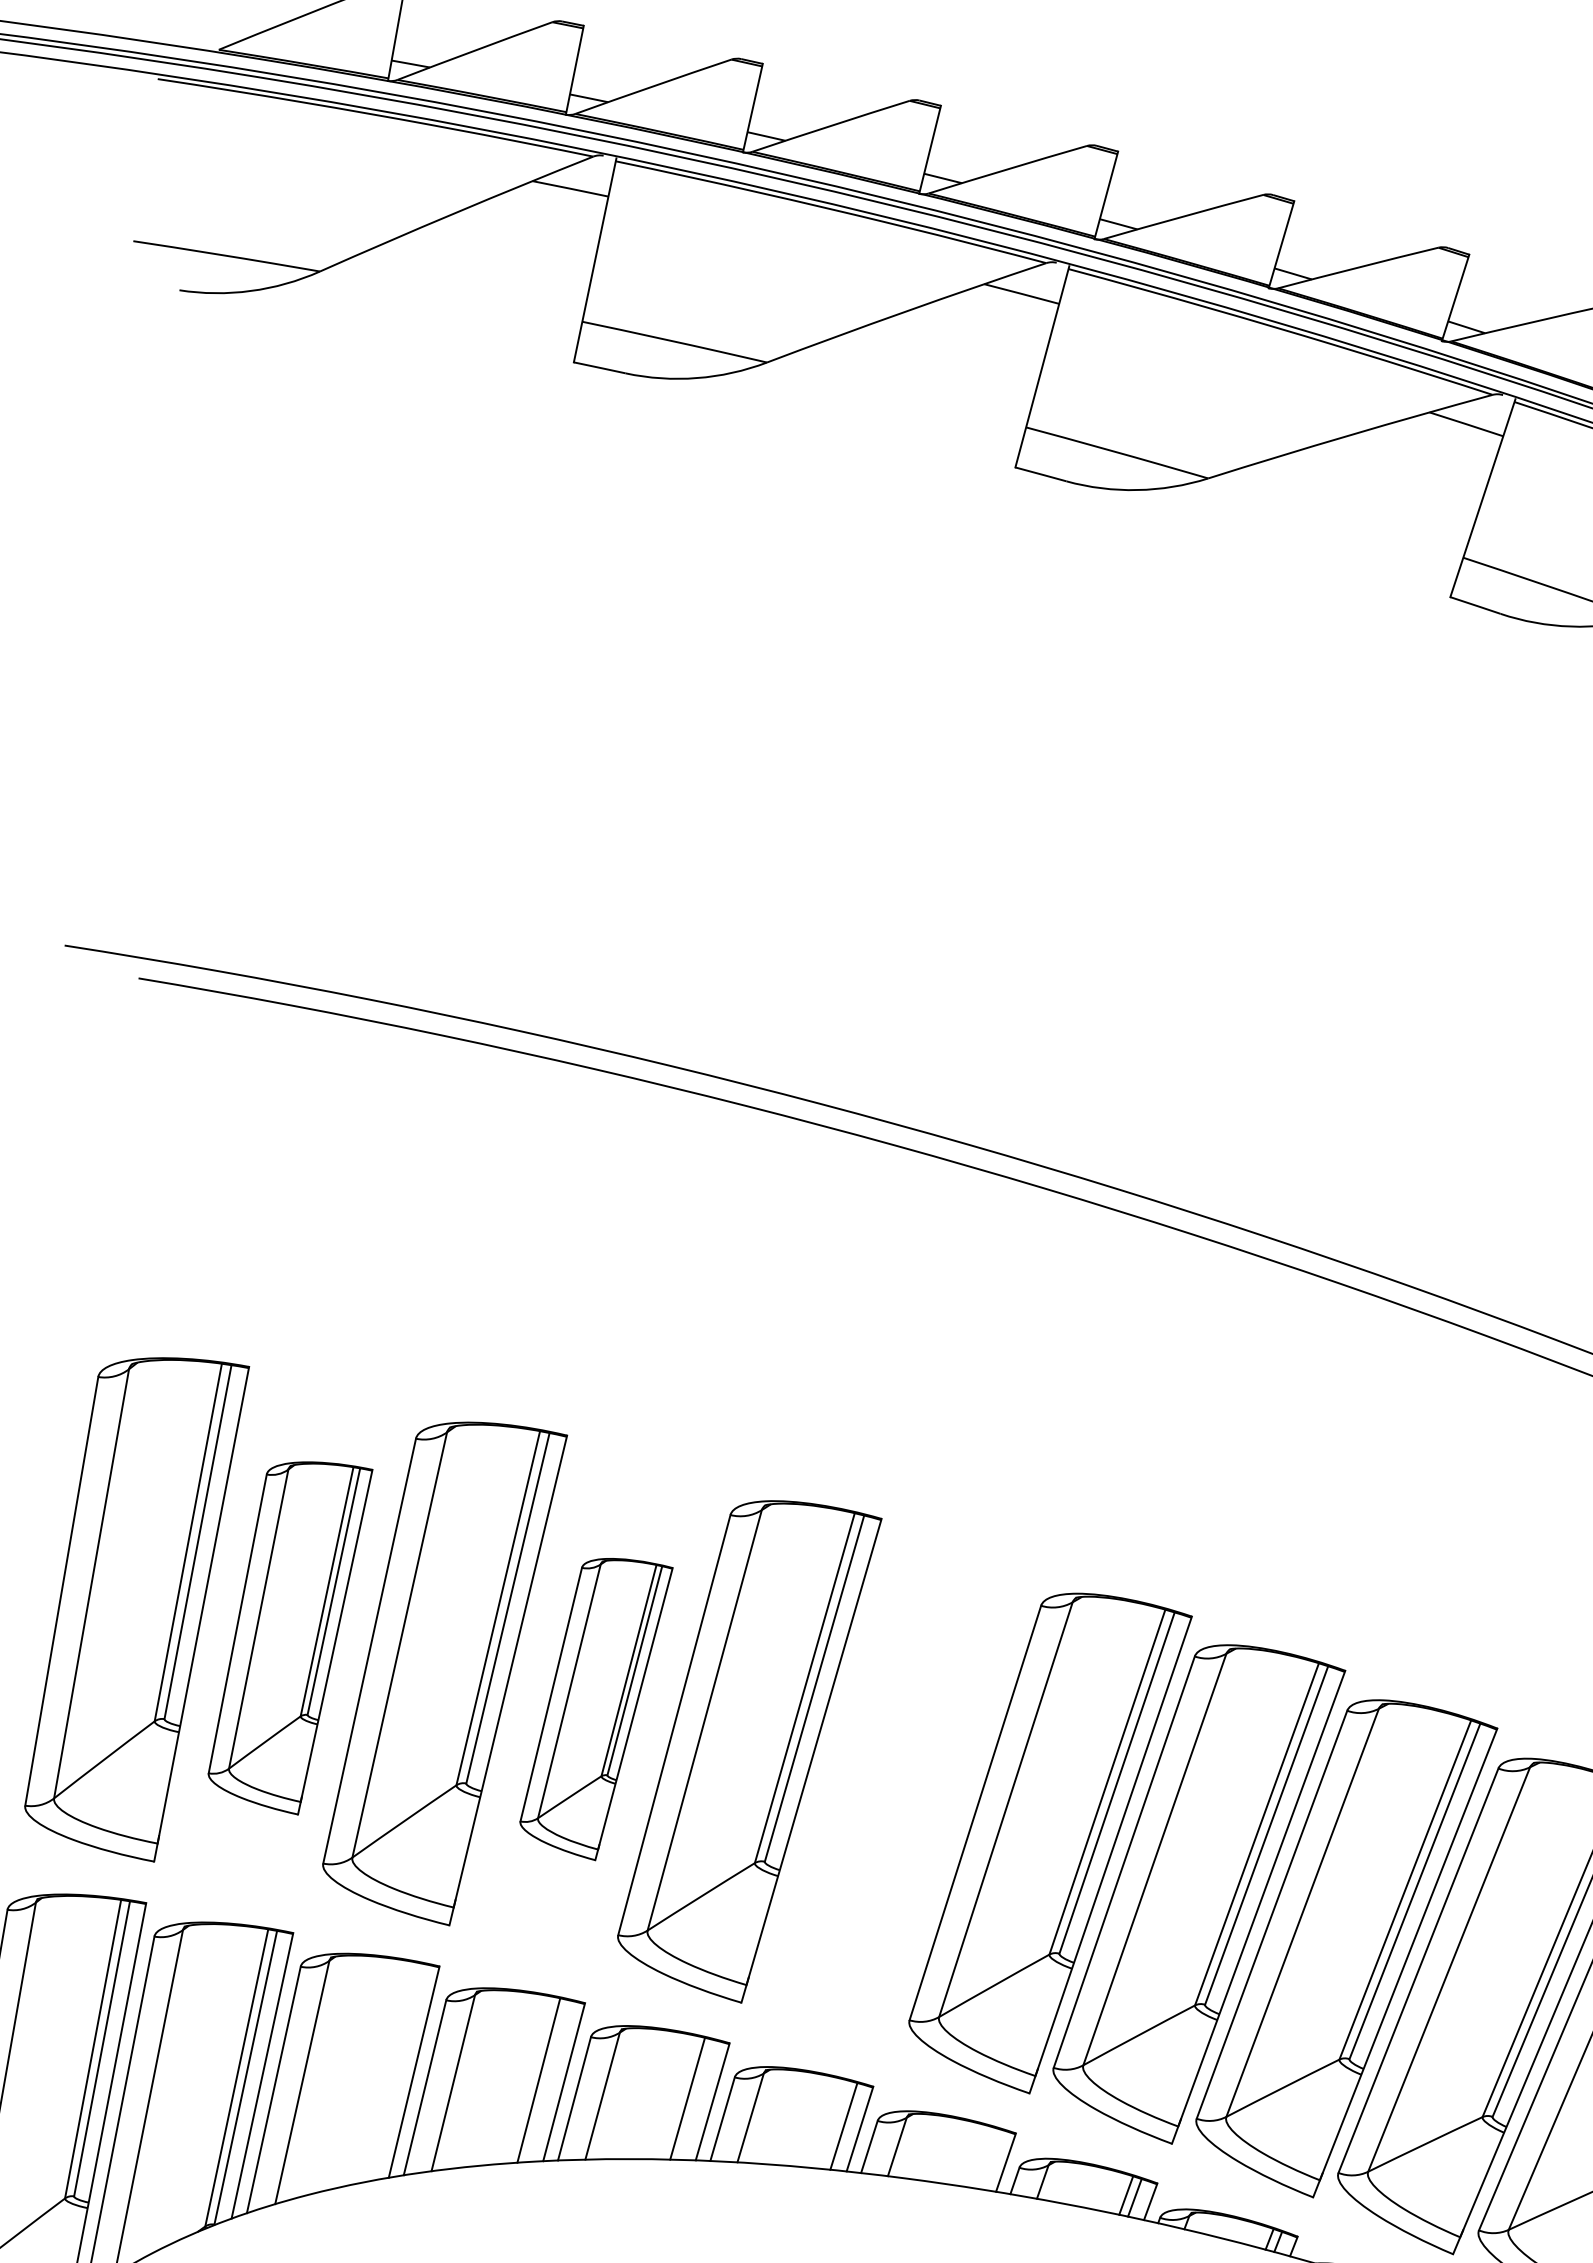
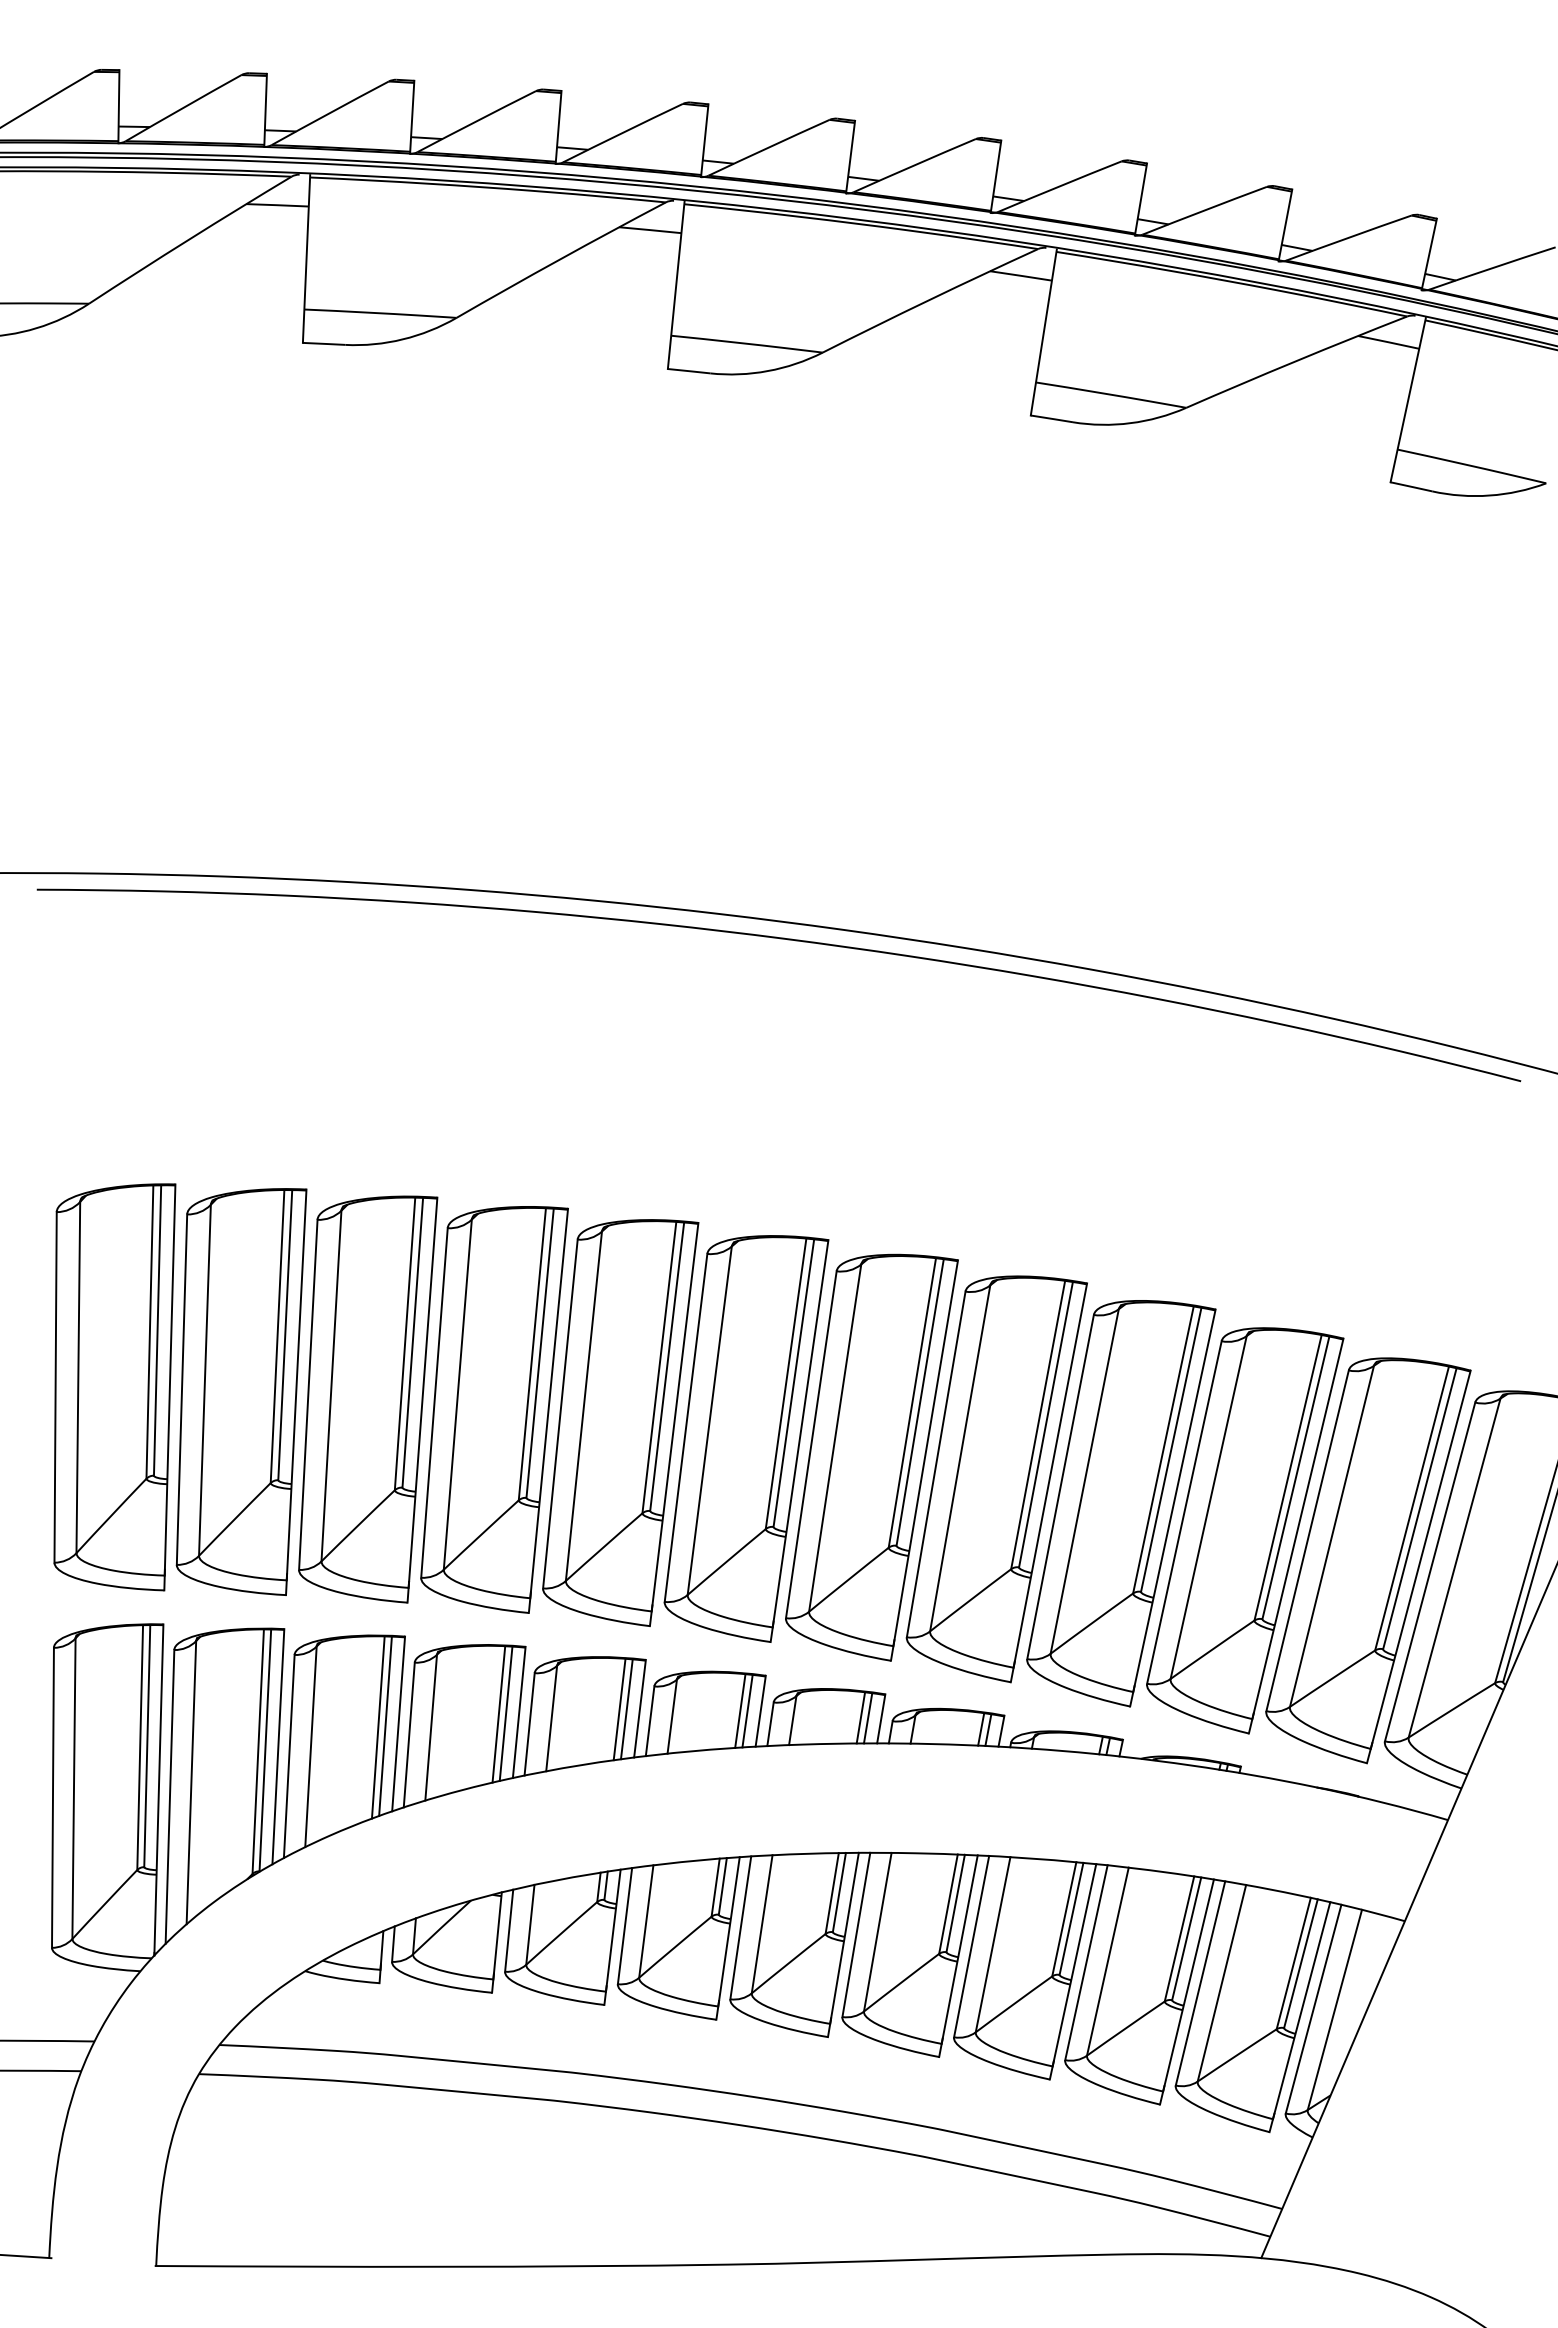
part: (288, 1633) -> (241, 1391), size x1.43
part: (594, 1706) -> (494, 1409), size x1.67
part: (897, 1792) -> (746, 1438), added
line: (397, 2071) -> (385, 1725), added
line: (387, 2072) -> (377, 1727), added
line: (547, 2080) -> (505, 1713), added
line: (696, 2100) -> (626, 1709), added
line: (835, 2124) -> (740, 1710), added
line: (980, 2156) -> (860, 1717), added
line: (989, 2159) -> (867, 1718), added

